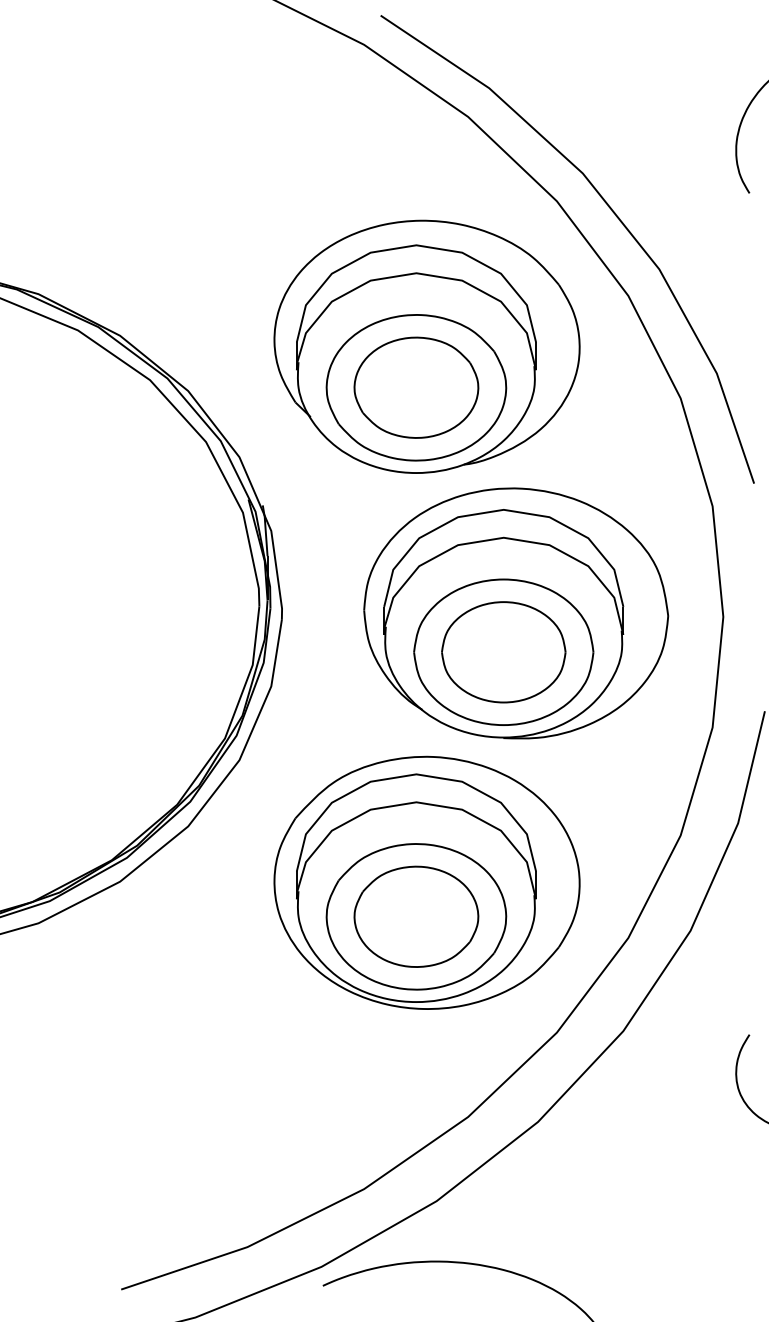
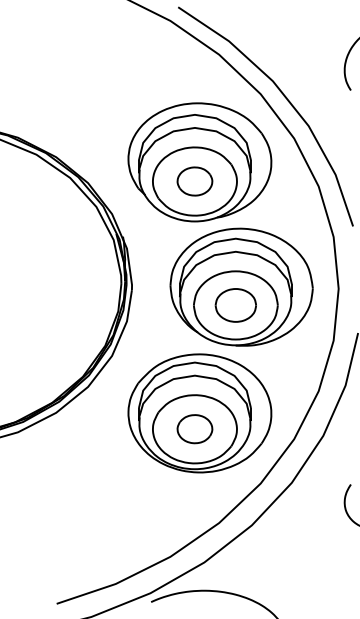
part: (415, 387) -> (194, 181), size x0.6
part: (503, 652) -> (235, 305), size x0.7
part: (415, 915) -> (194, 428), size x0.6

